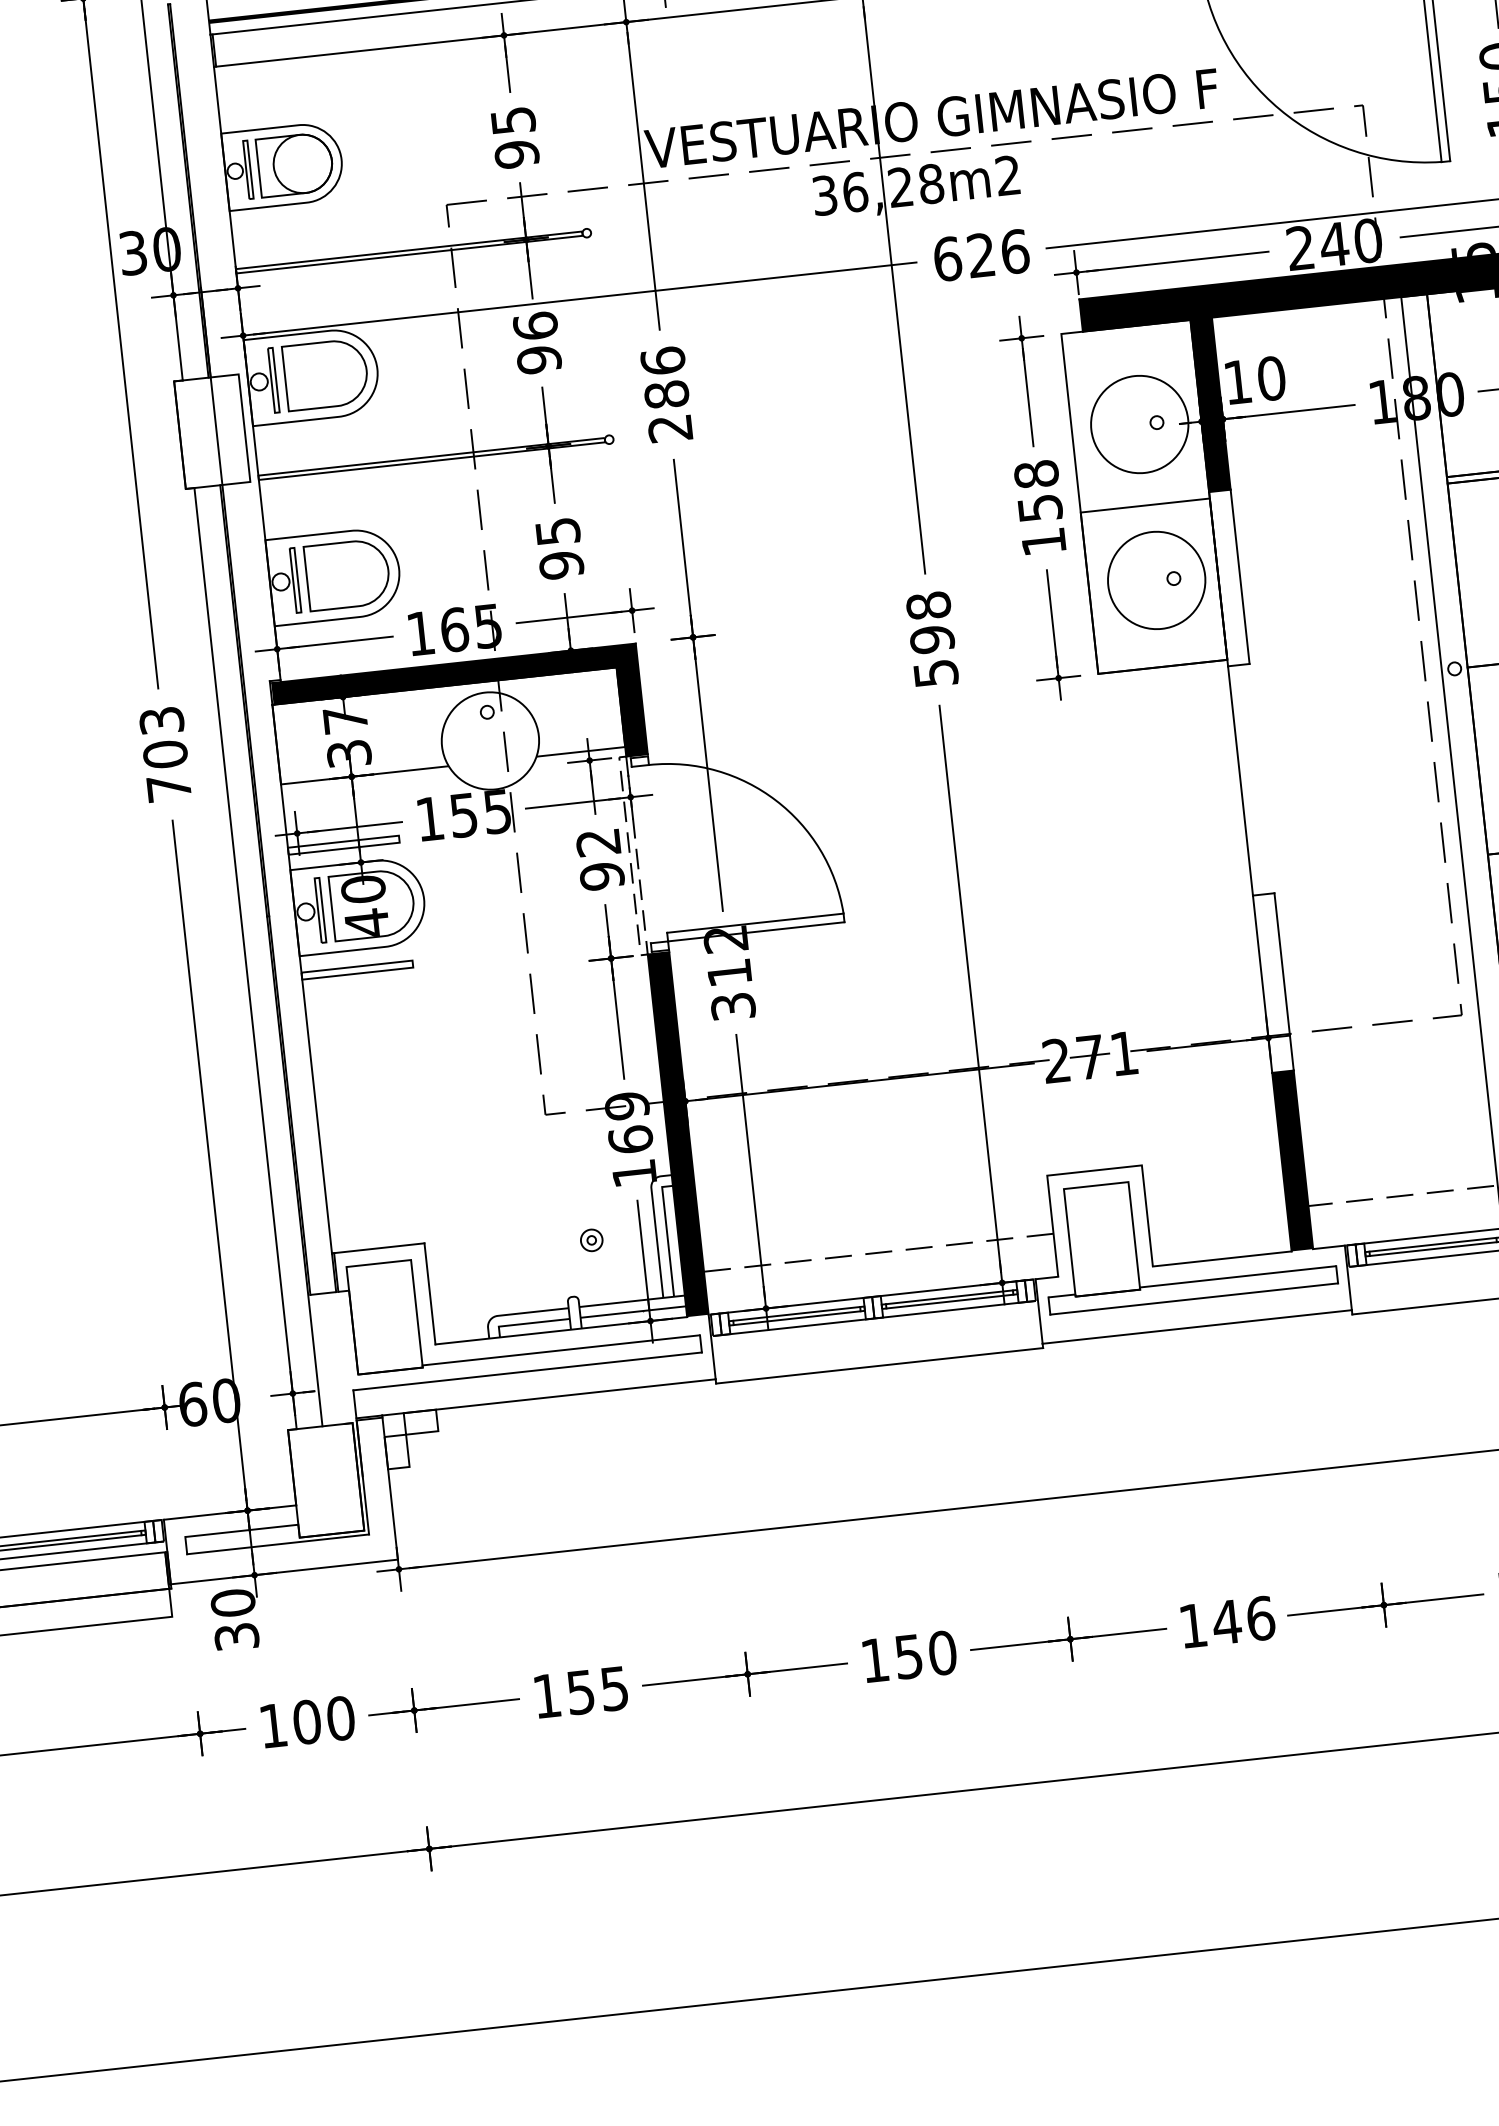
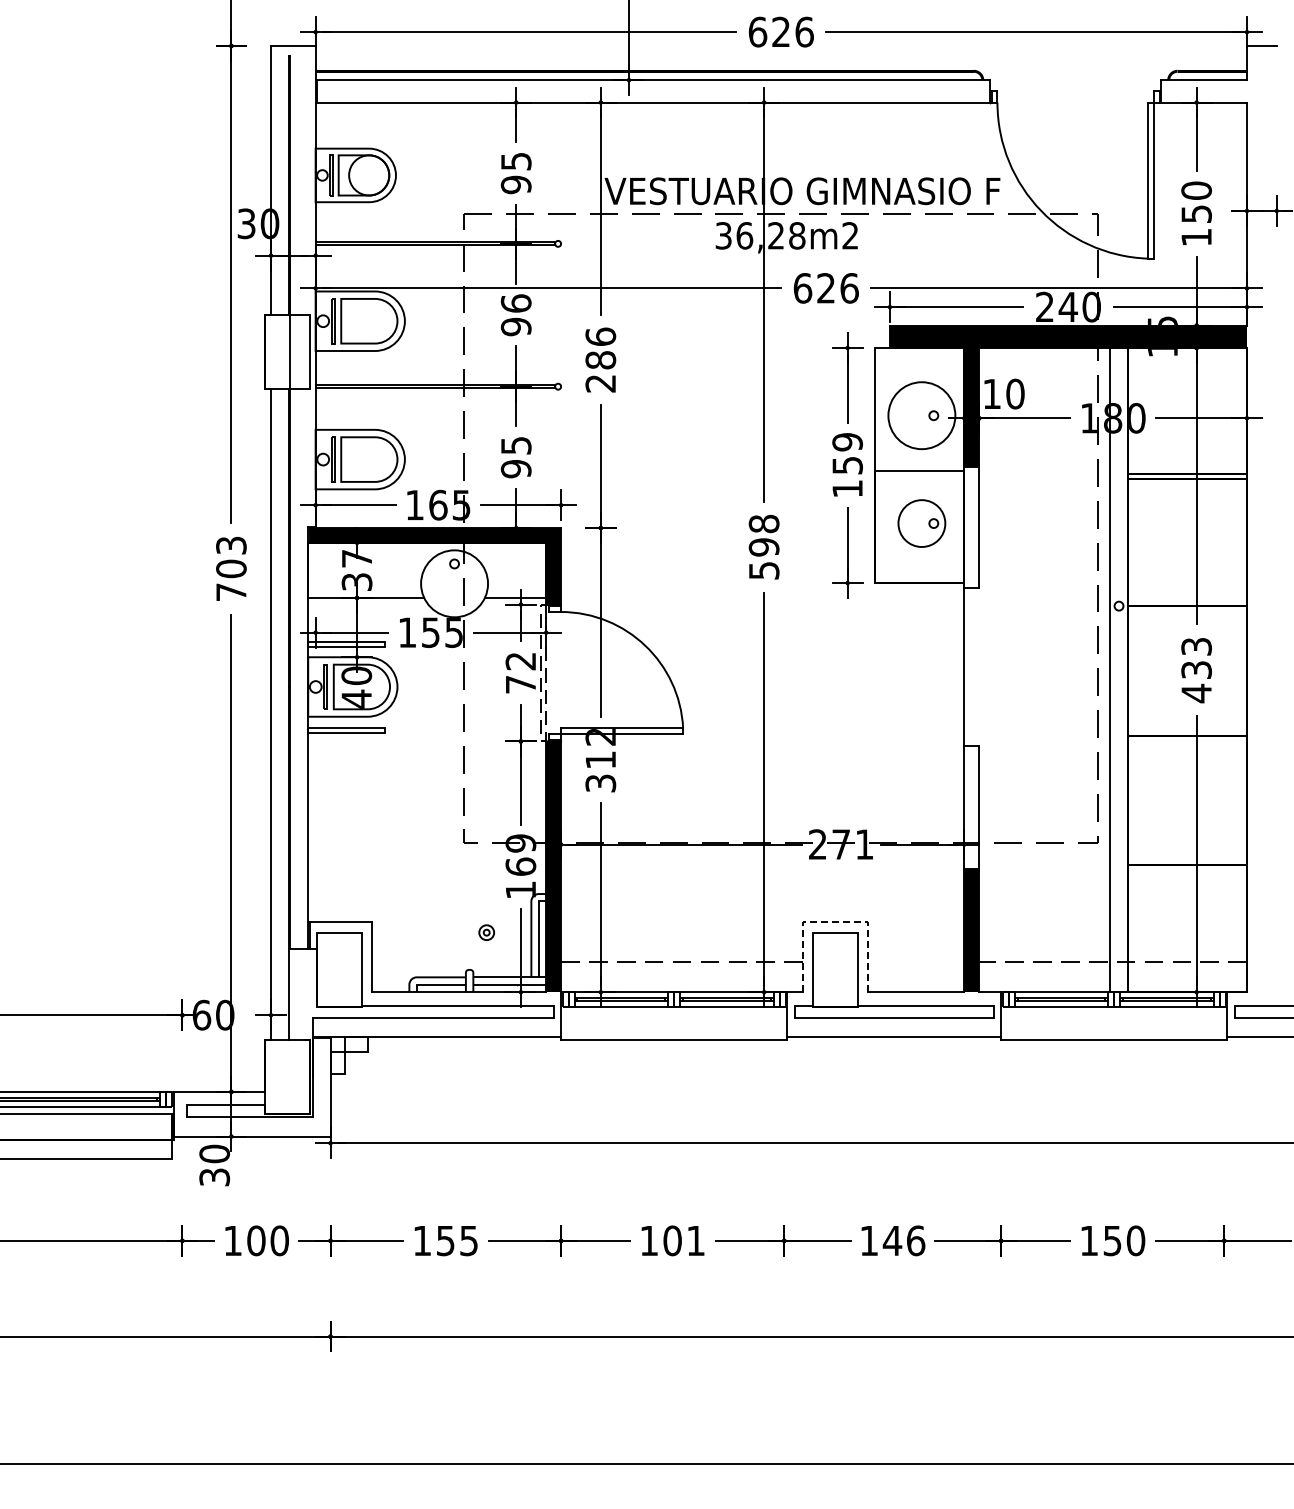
text: (1036, 474) -> (847, 442), 158 -> 159
circle: (1156, 580) -> (921, 523), size x0.7
text: (601, 876) -> (520, 684), 92 -> 72
line: (1094, 1170) -> (835, 922), solid -> dashed
text: (926, 1654) -> (684, 1240), 150 -> 101

